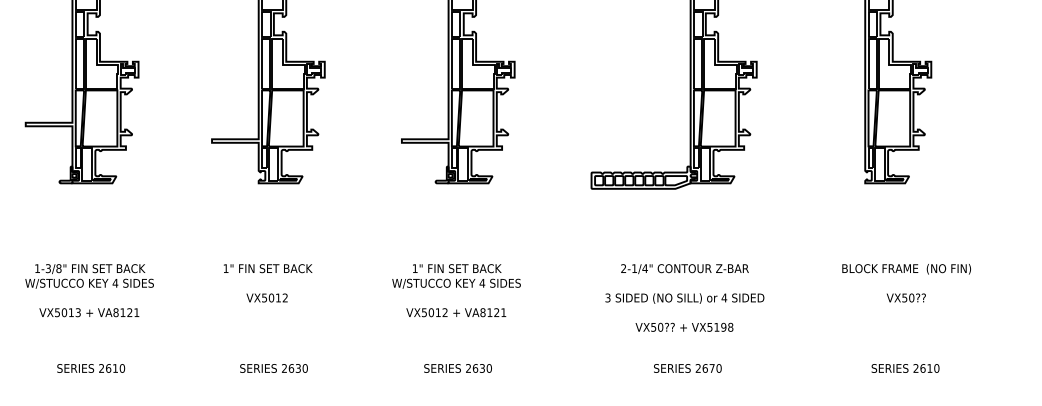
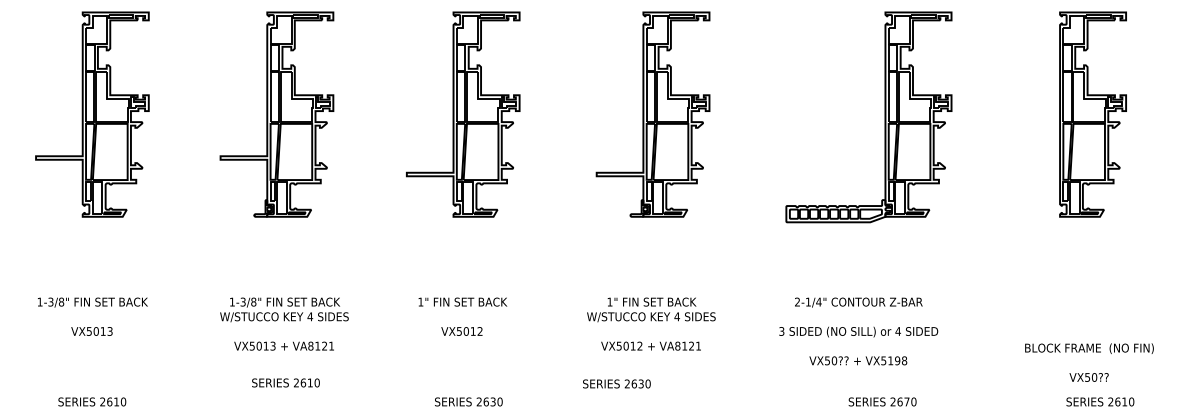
text: (906, 283) -> (1089, 362), moved
text: (684, 298) -> (858, 331), moved
text: (90, 368) -> (285, 382), moved
text: (457, 368) -> (616, 383), moved

